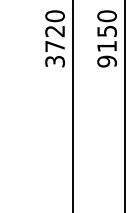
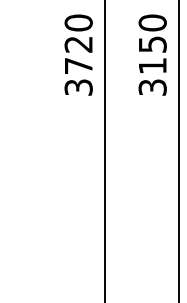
text: (106, 61) -> (151, 87), 9150 -> 3150

